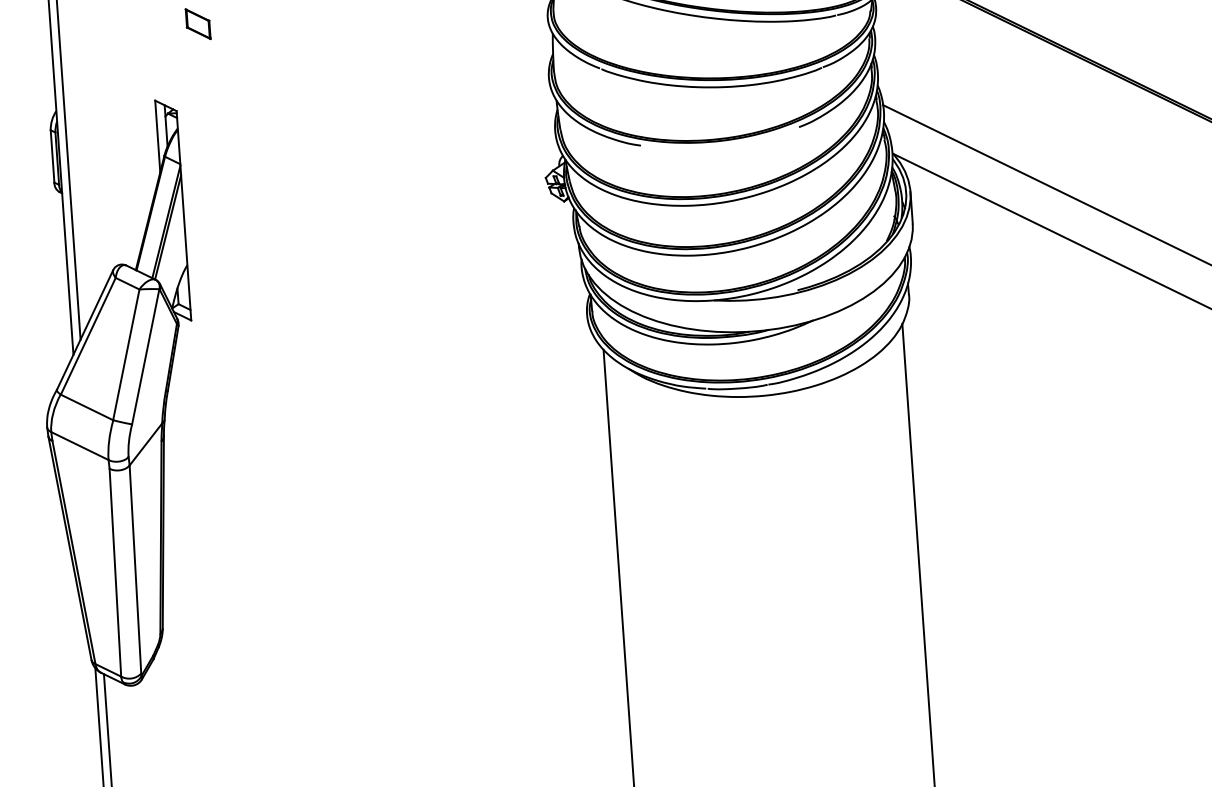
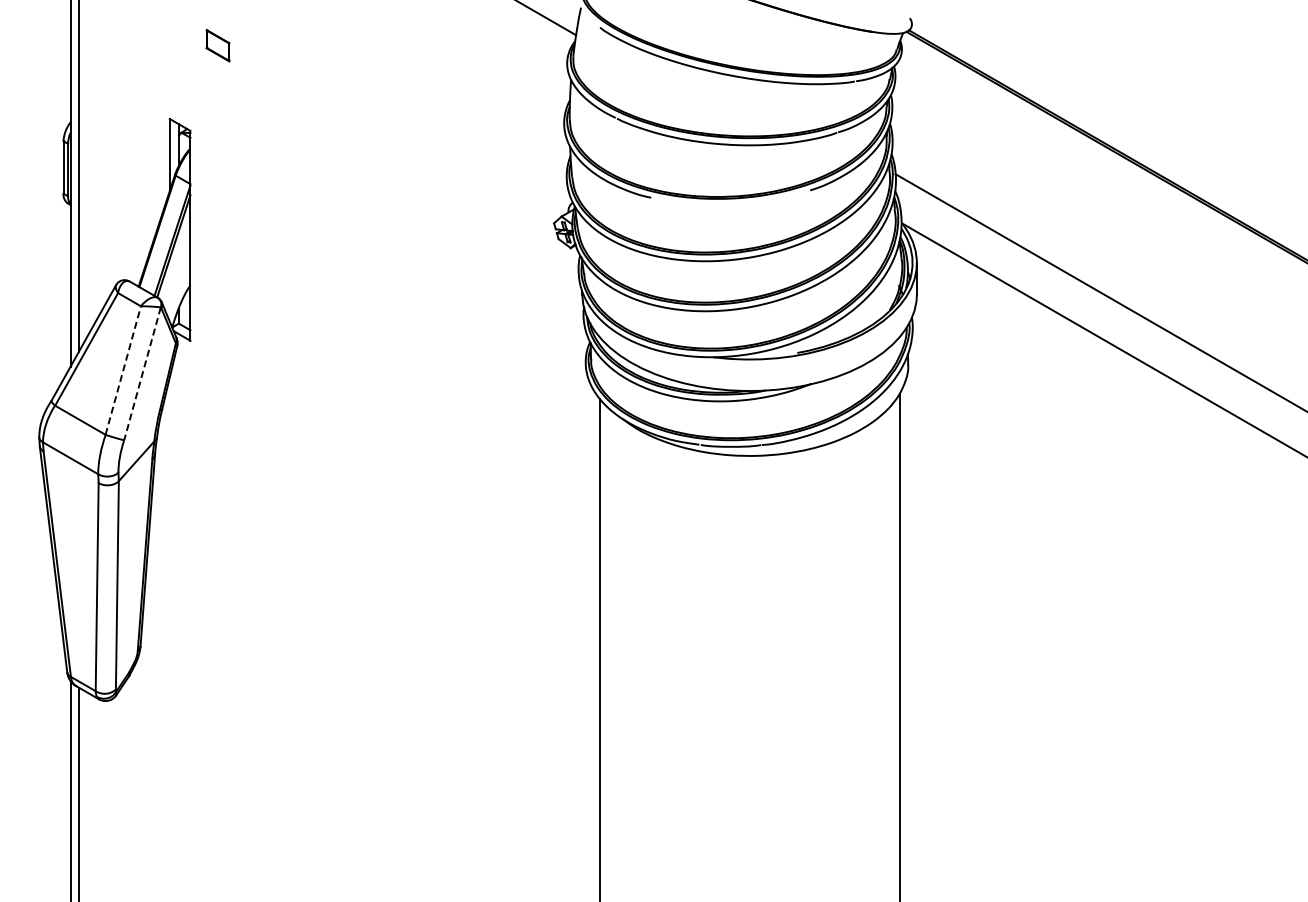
line: (126, 354) -> (123, 370), solid -> dashed
line: (145, 356) -> (142, 373), solid -> dashed

